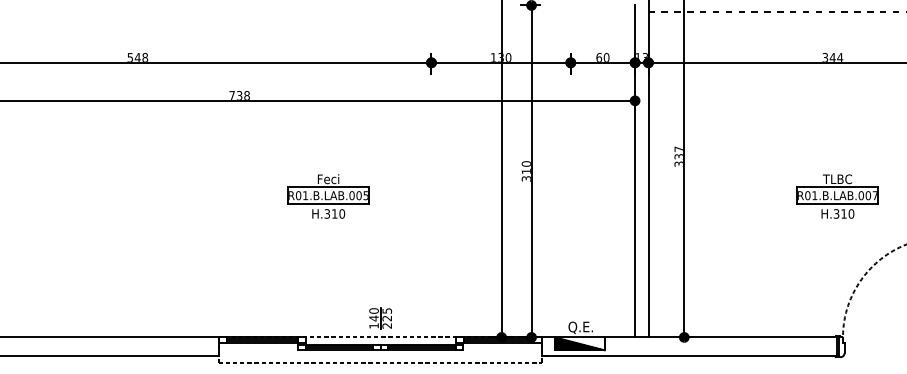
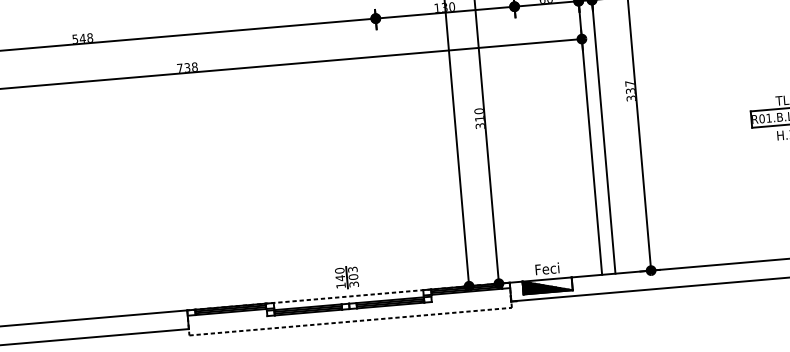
part: (328, 196) -> (284, 160), removed
text: (387, 318) -> (353, 277), 225 -> 303
text: (580, 327) -> (546, 269), Q.E. -> Feci

